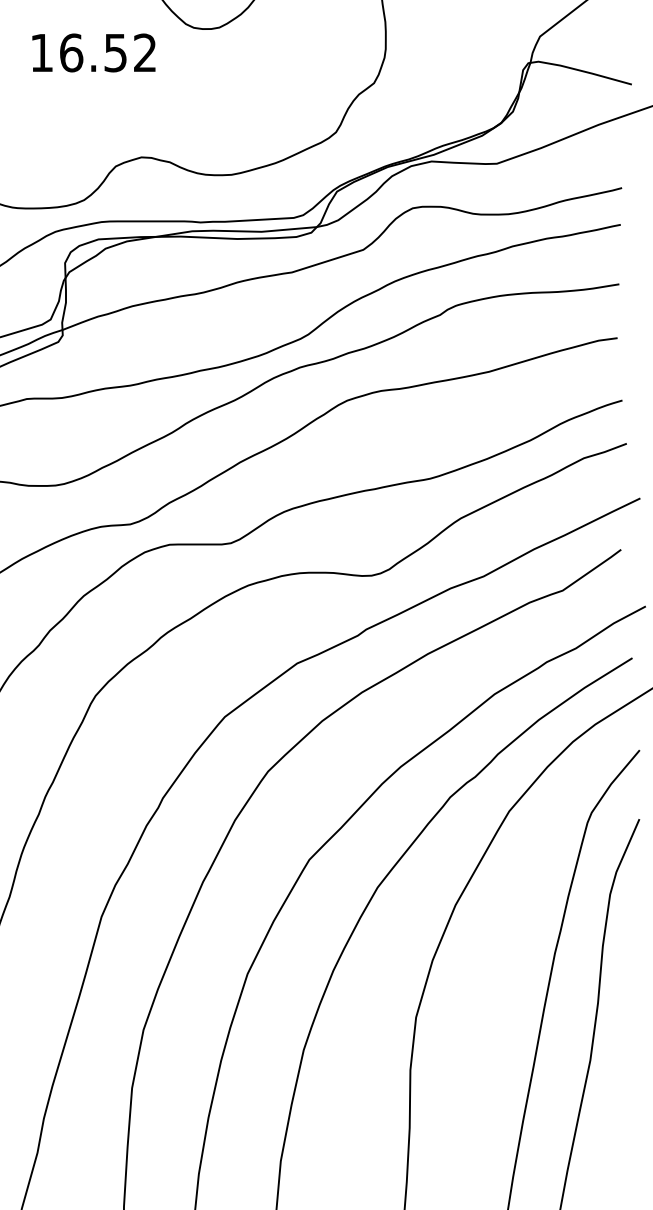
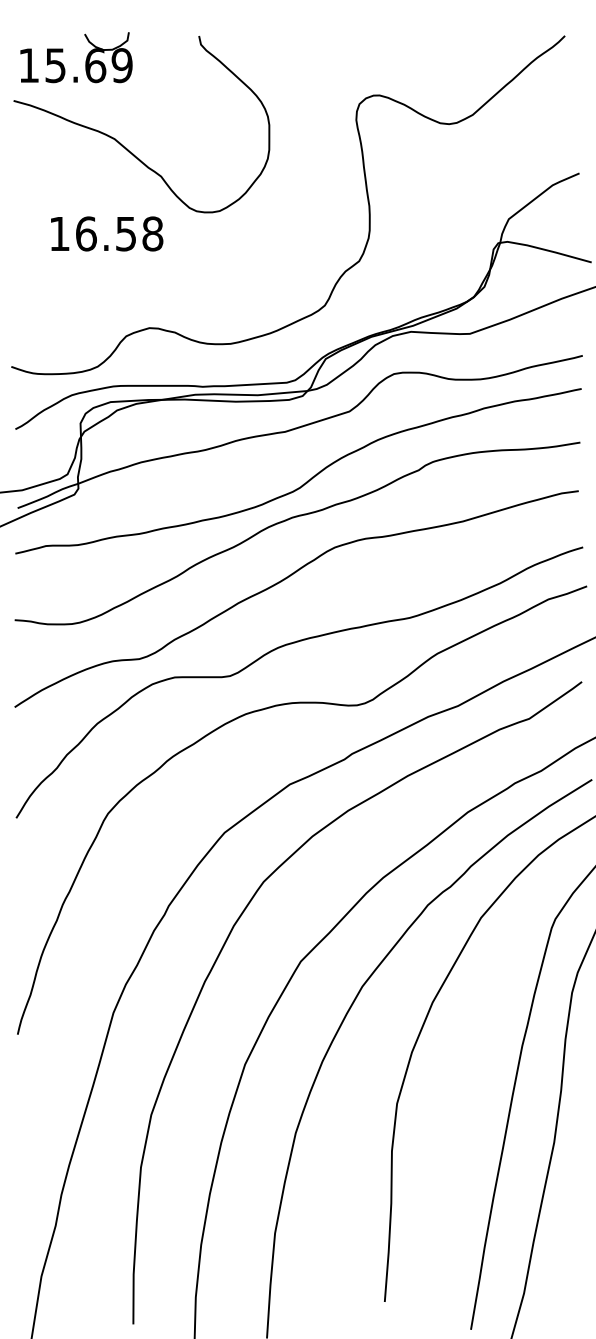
text: (144, 52) -> (152, 233), 16.52 -> 16.58

